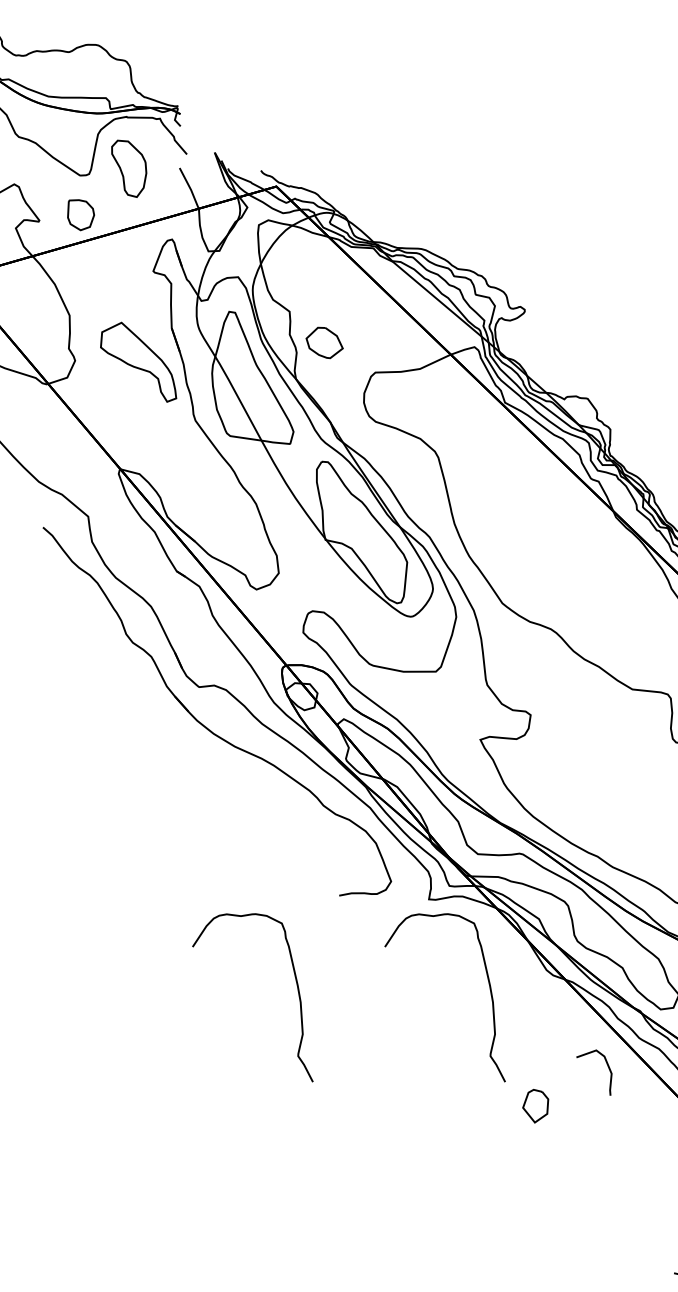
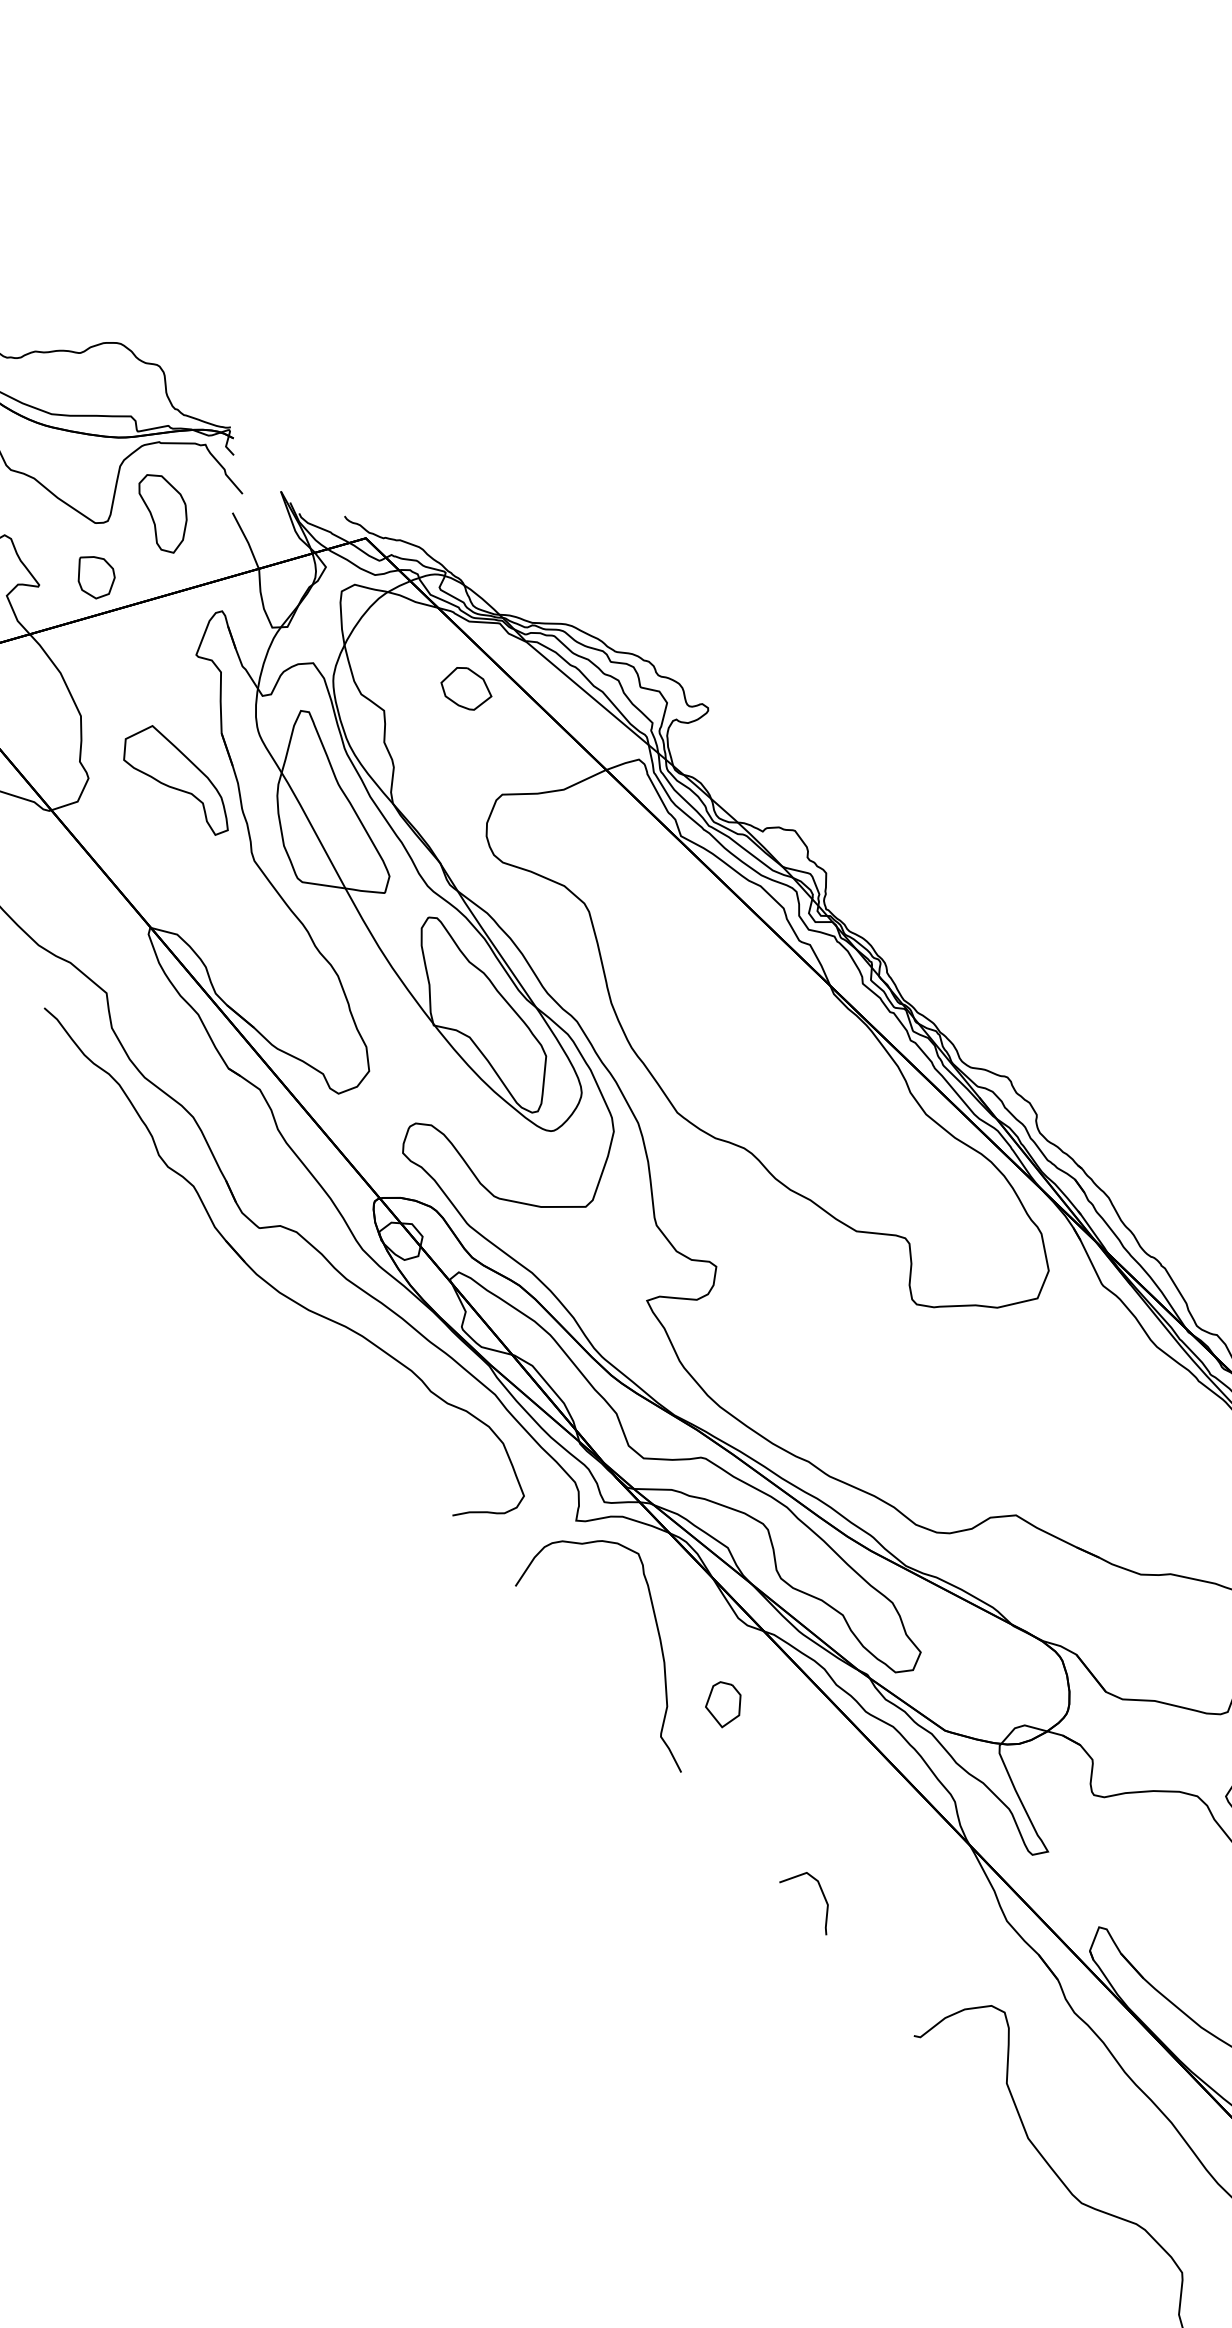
part: (324, 342) -> (466, 688), moved
curve: (297, 987) -> (394, 1642), removed
curve: (608, 1068) -> (823, 1897), moved
part: (535, 1106) -> (723, 1704), moved

